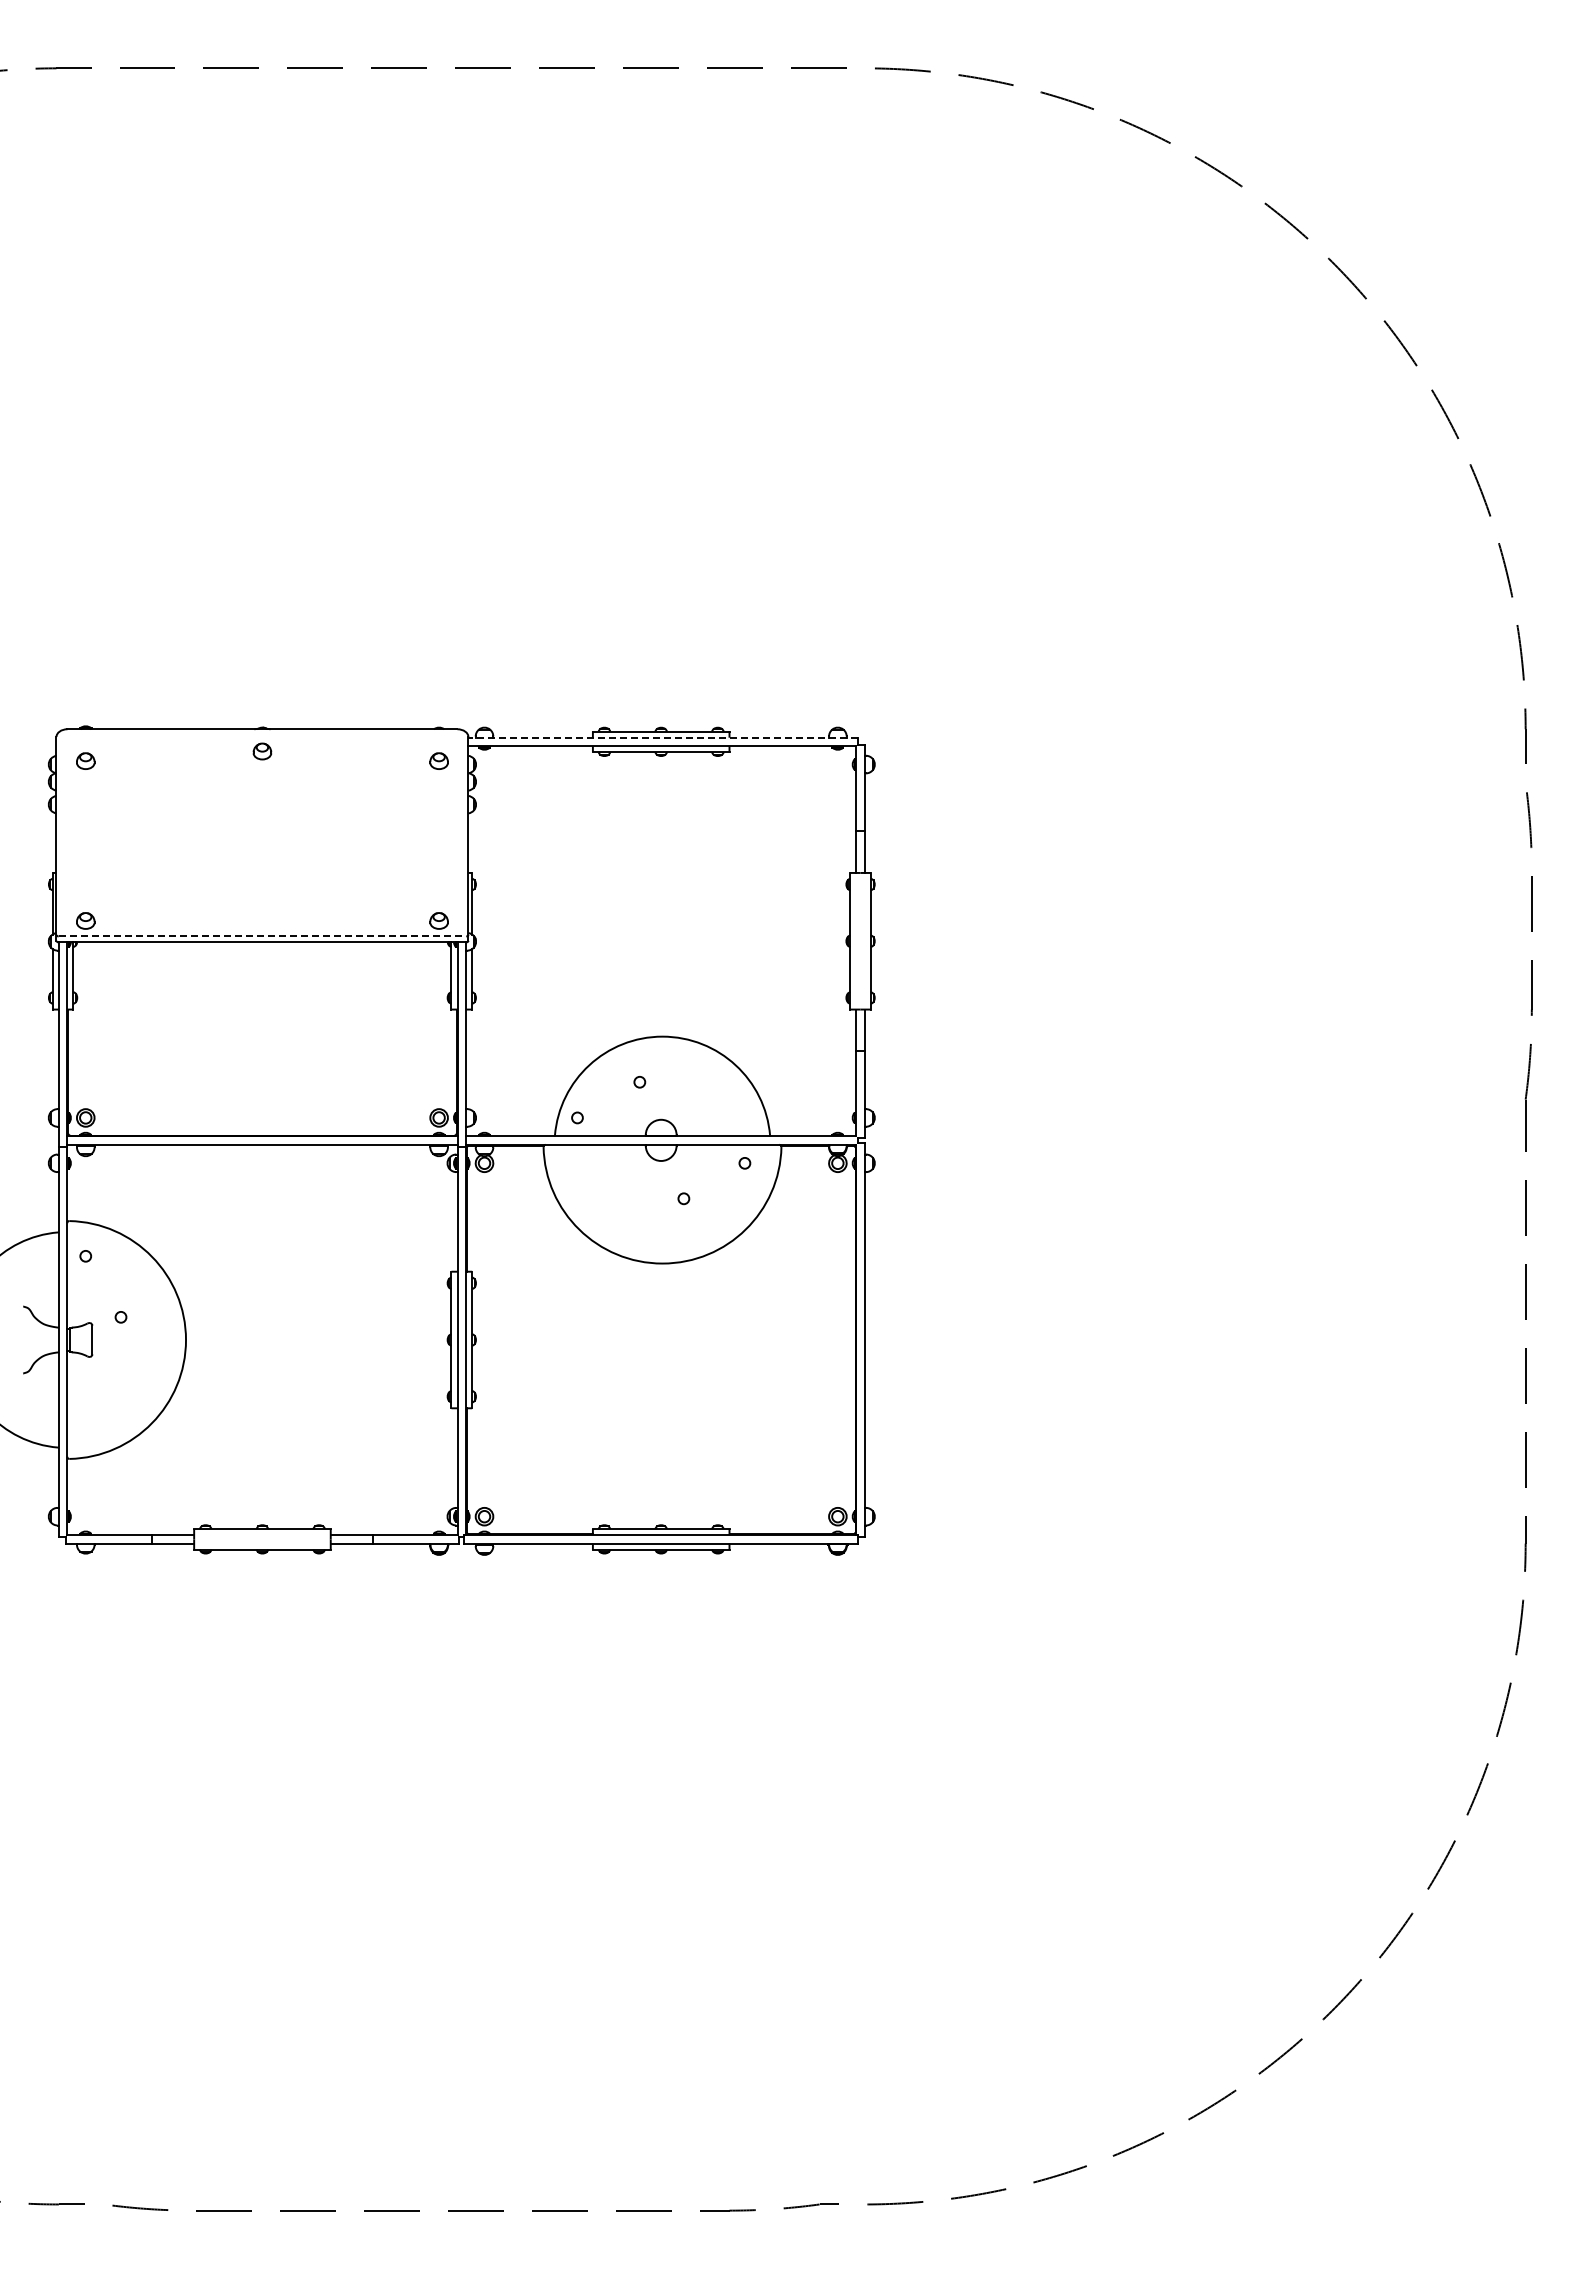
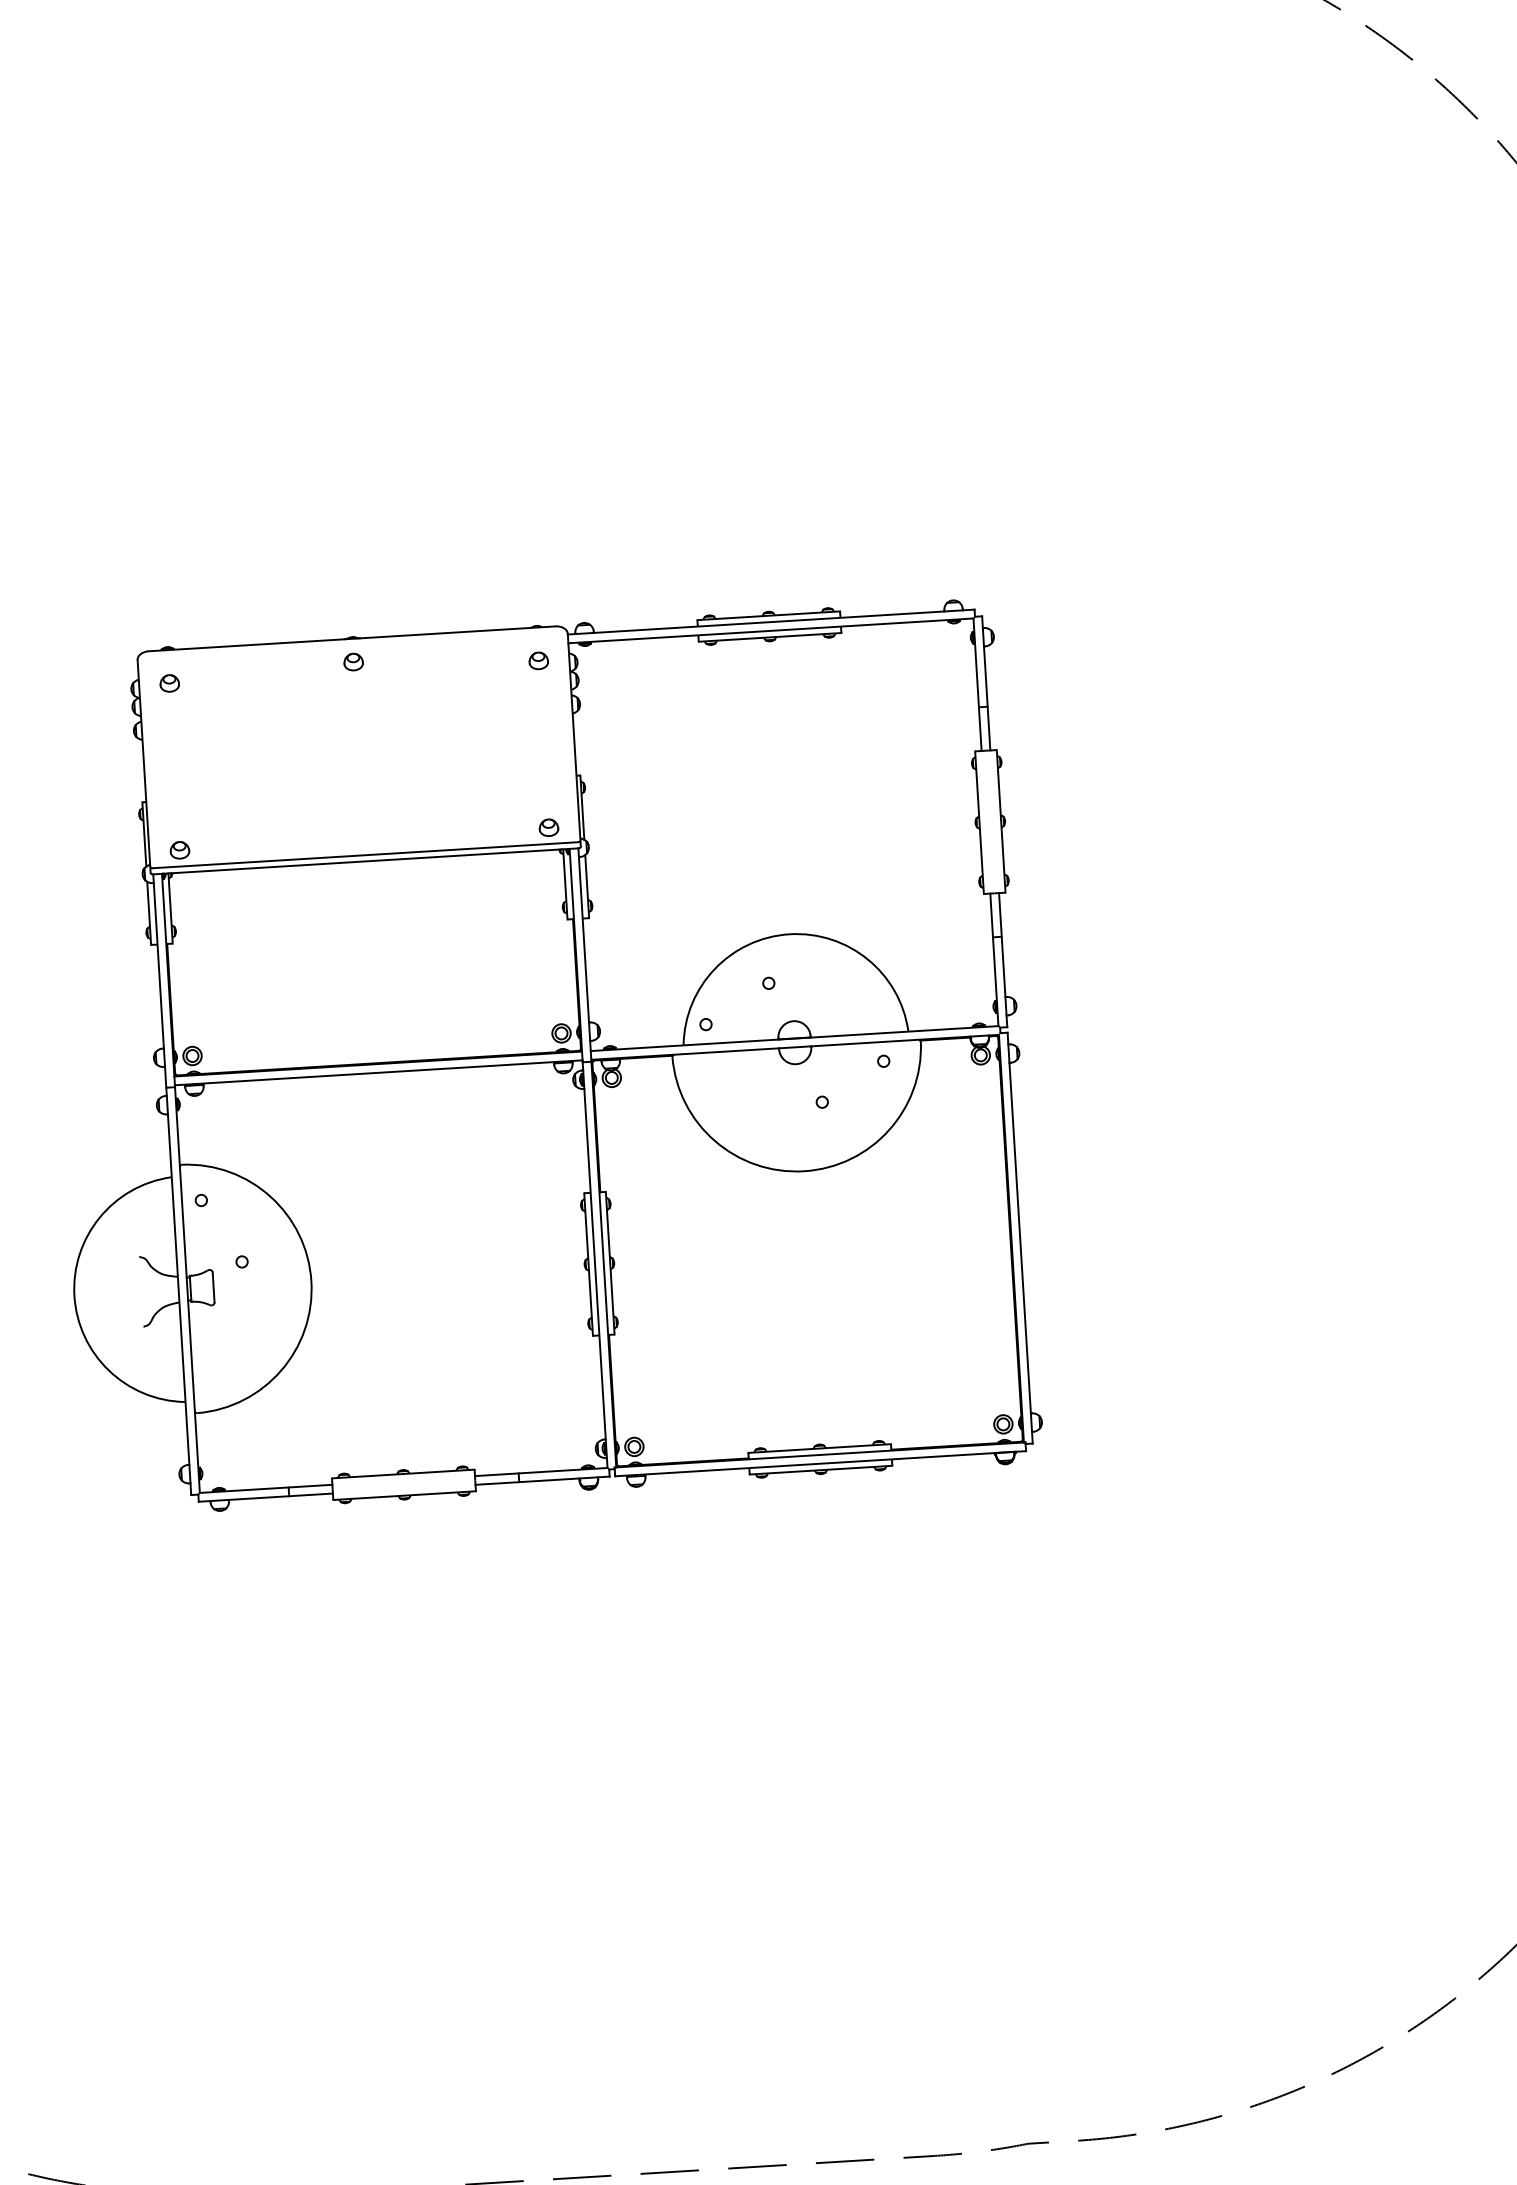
line: (663, 737) -> (771, 621), dashed -> solid
line: (262, 936) -> (365, 855), dashed -> solid

